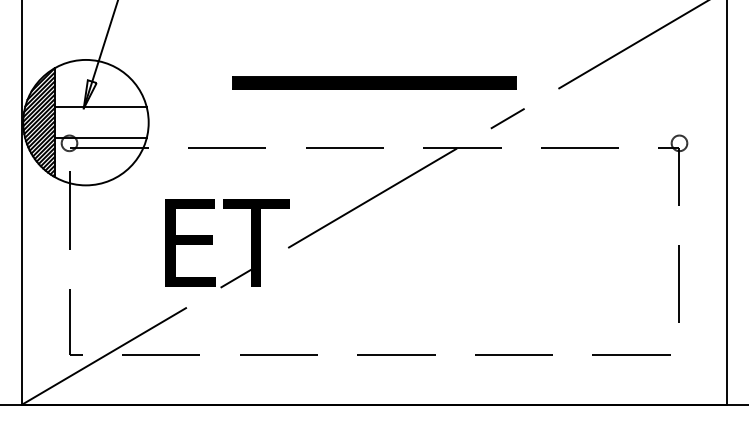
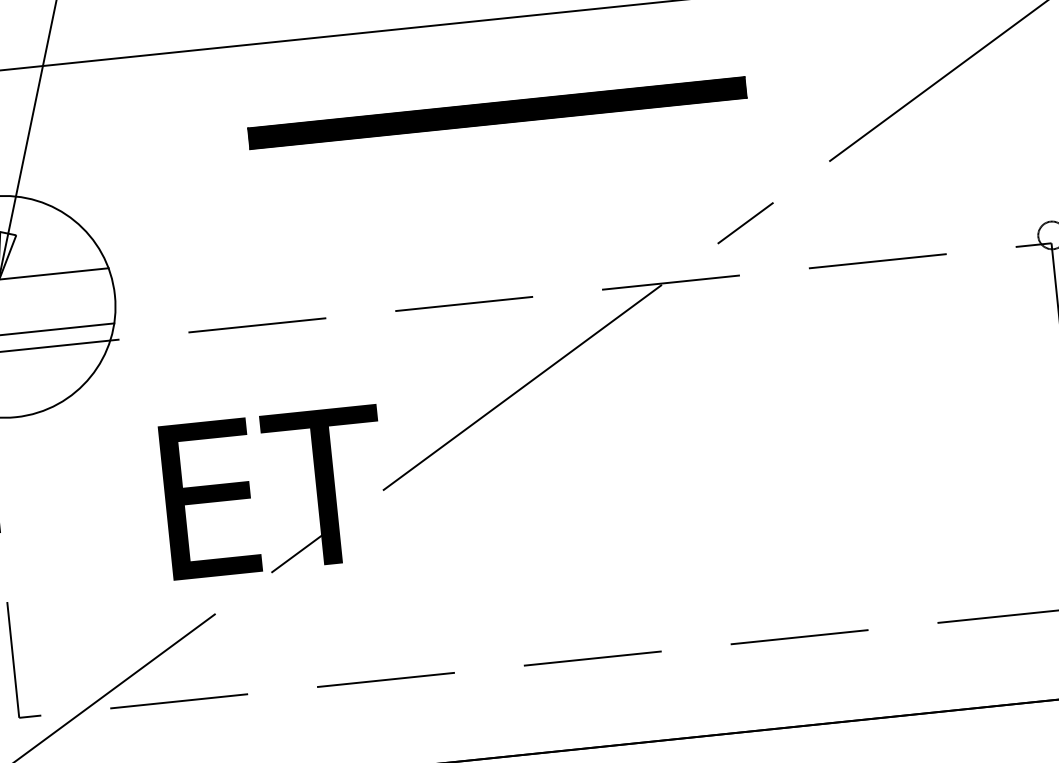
part: (374, 82) -> (497, 111), moved

